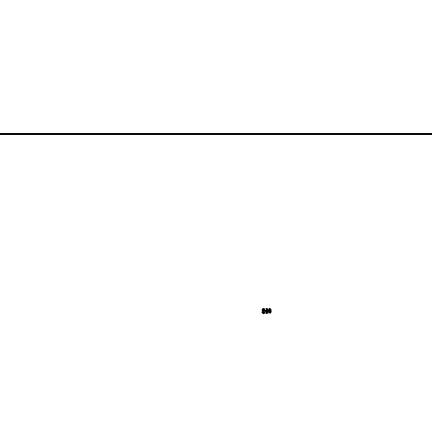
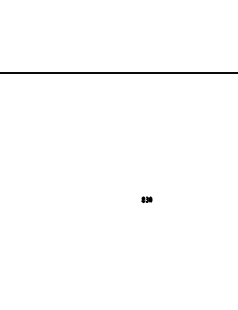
part: (266, 310) -> (146, 199), size x1.6

